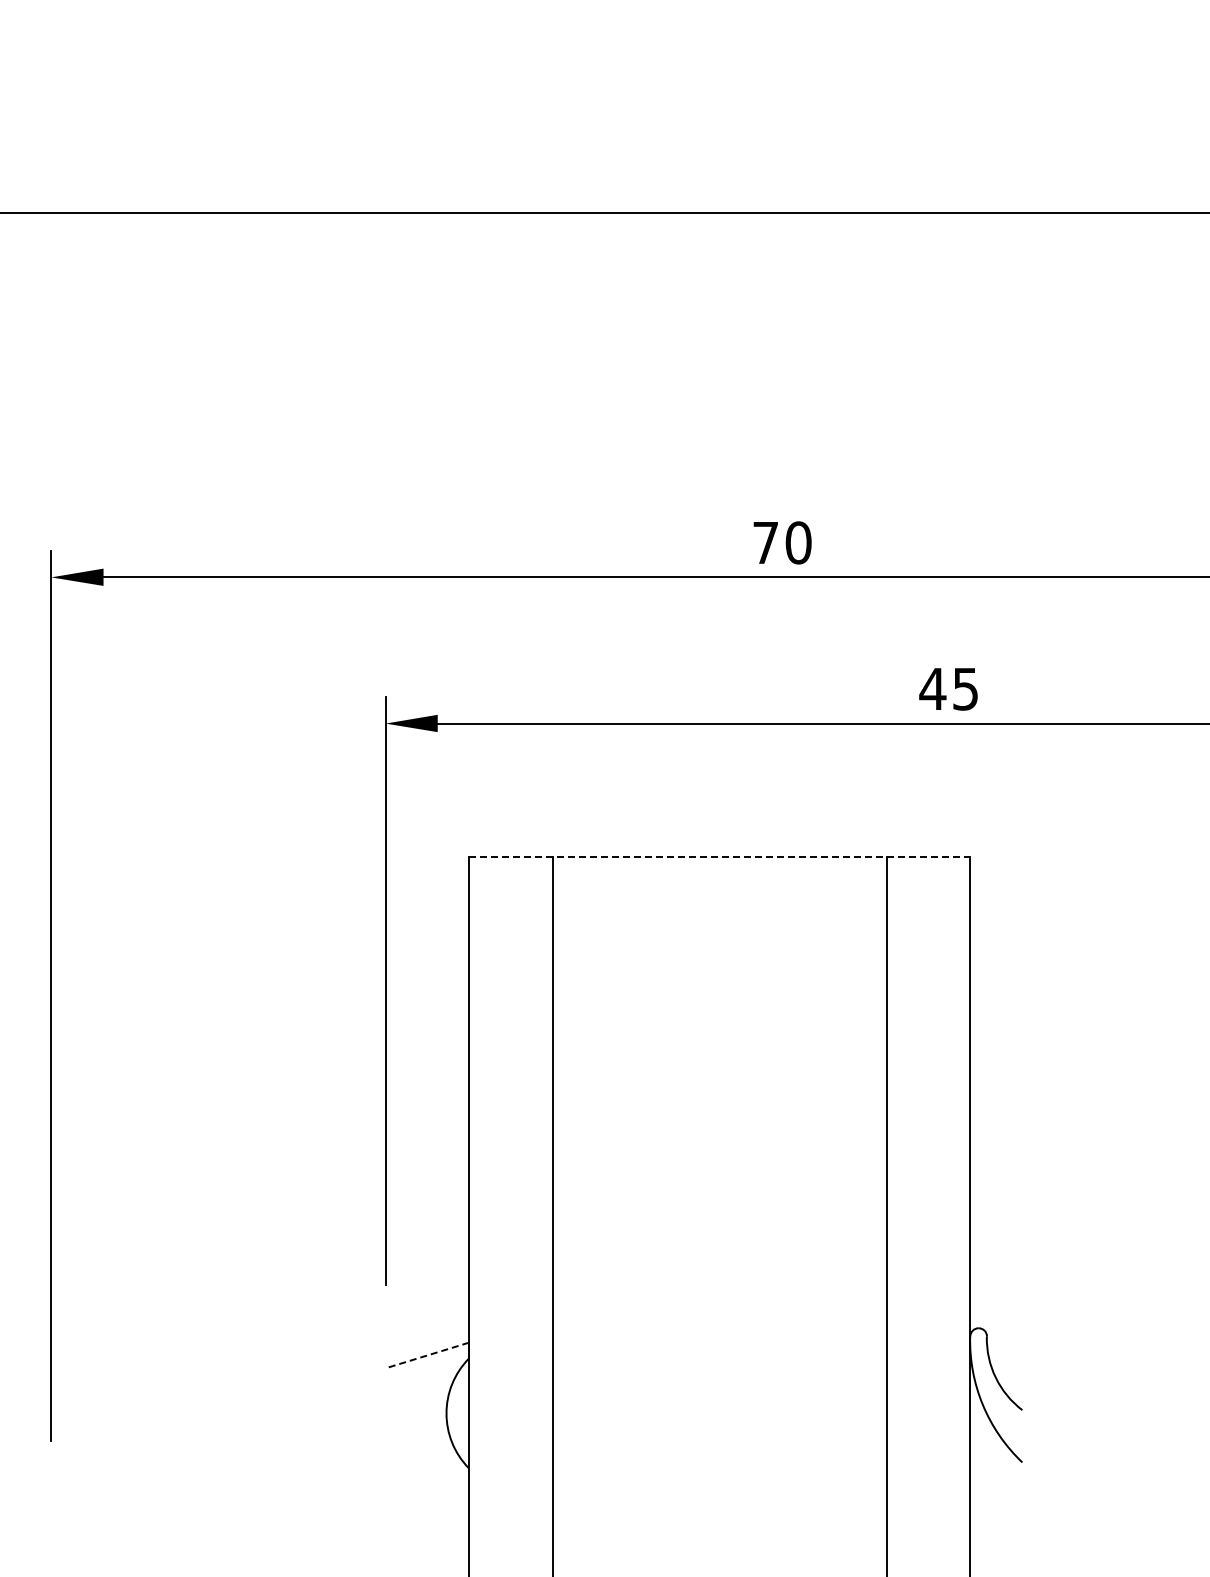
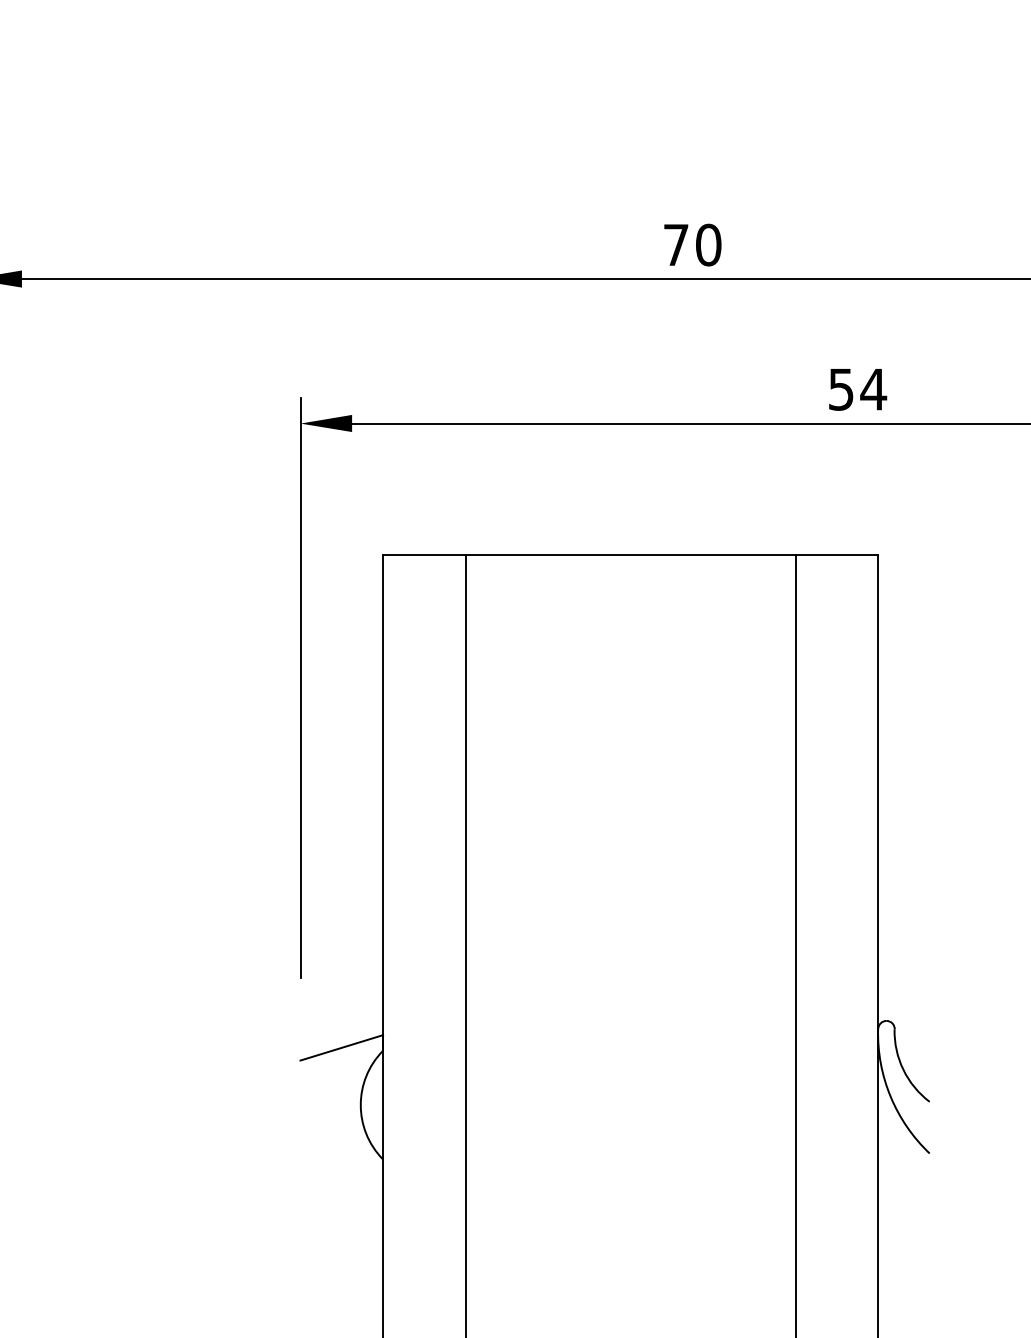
text: (949, 689) -> (857, 389), 45 -> 54
line: (719, 856) -> (630, 554), dashed -> solid
line: (427, 1355) -> (341, 1047), dashed -> solid

